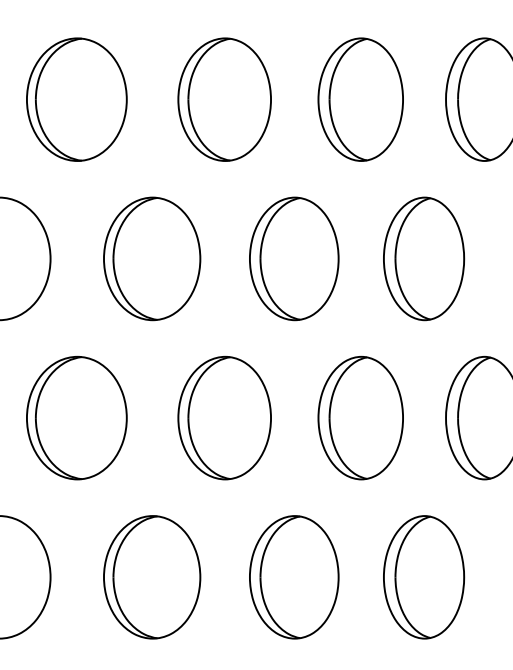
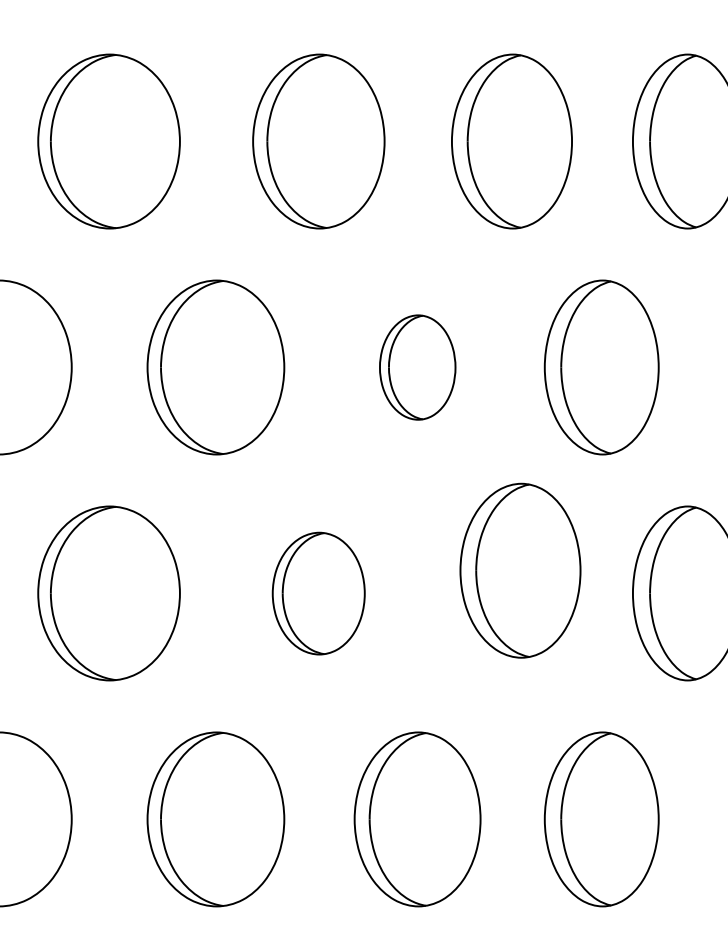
part: (294, 258) -> (417, 366), size x0.6
part: (224, 418) -> (318, 594), size x0.7
part: (360, 418) -> (520, 571), moved

